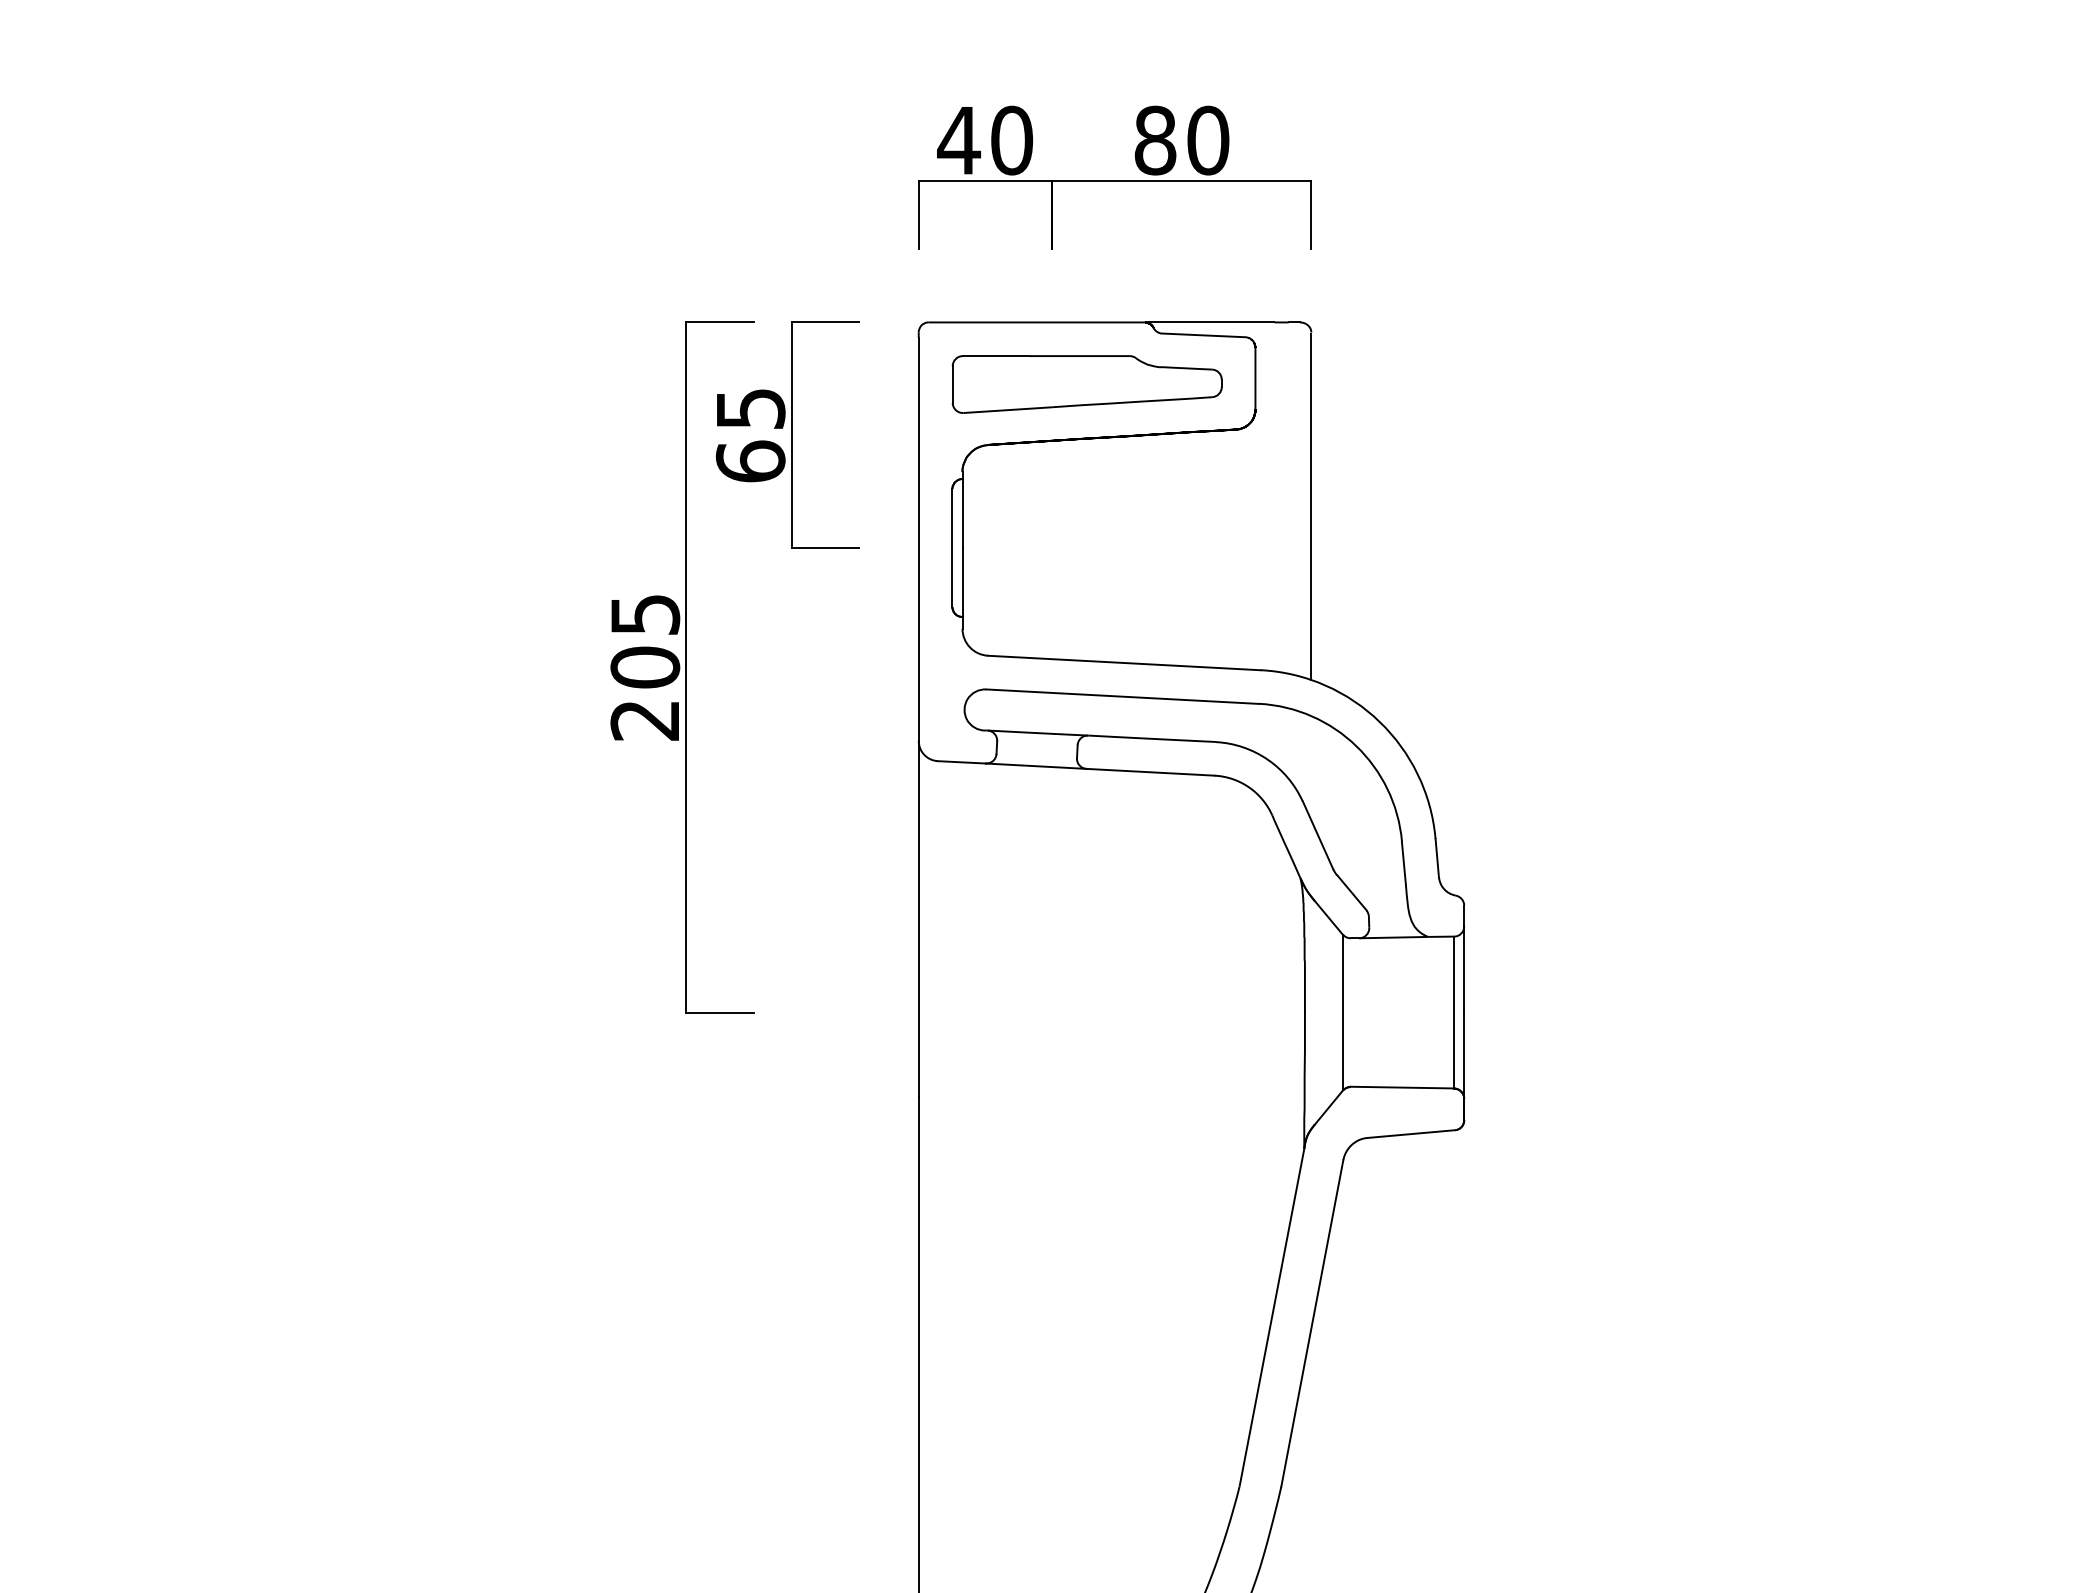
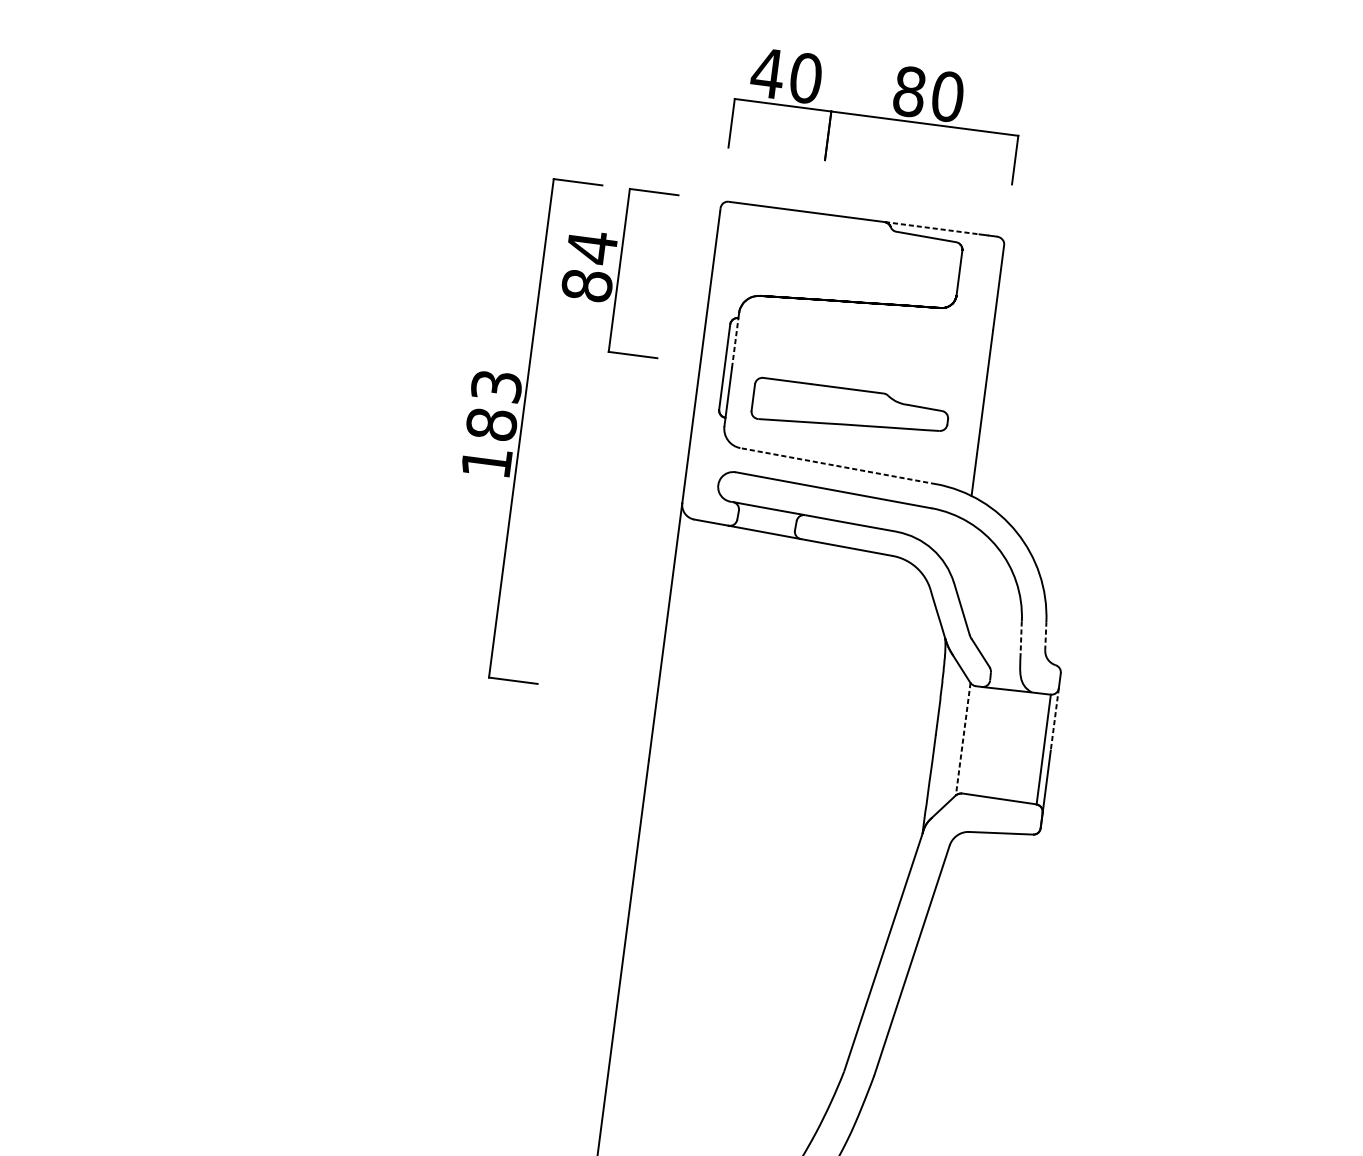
line: (1209, 322) -> (931, 228), solid -> dashed
part: (1086, 384) -> (849, 410), moved
text: (750, 434) -> (589, 266), 65 -> 84
line: (962, 513) -> (735, 342), solid -> dashed
line: (1124, 663) -> (838, 466), solid -> dashed
text: (644, 667) -> (491, 424), 205 -> 183
line: (1437, 857) -> (1046, 635), solid -> dashed
line: (1403, 863) -> (1020, 637), solid -> dashed
line: (1464, 970) -> (1054, 720), solid -> dashed
line: (1343, 1012) -> (963, 739), solid -> dashed

